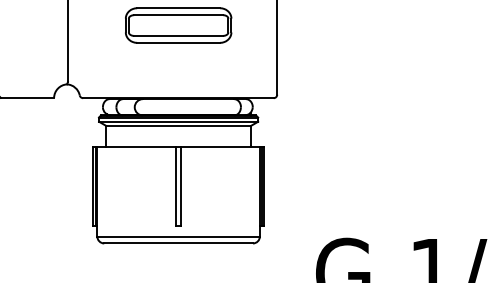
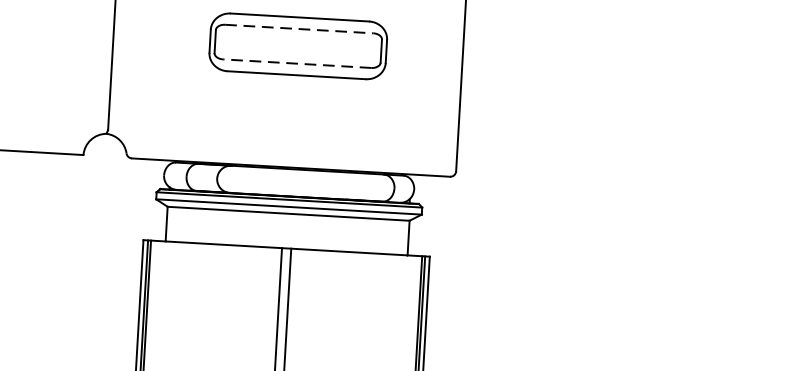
line: (179, 15) -> (300, 29), solid -> dashed
line: (178, 35) -> (297, 62), solid -> dashed

